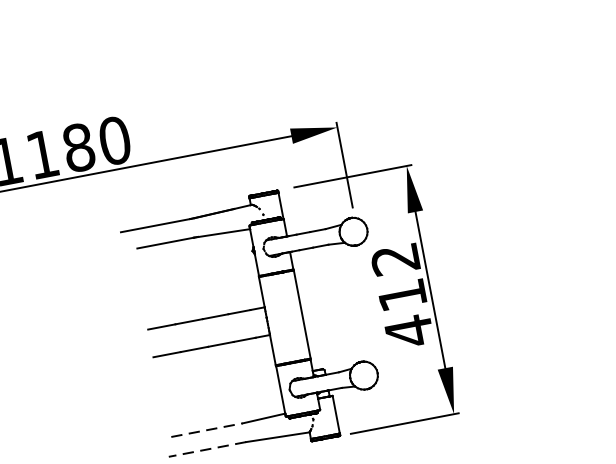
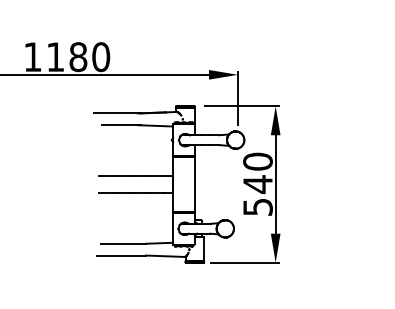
text: (401, 295) -> (257, 184), 412 -> 540
line: (206, 429) -> (123, 243), dashed -> solid
line: (207, 449) -> (121, 255), dashed -> solid

